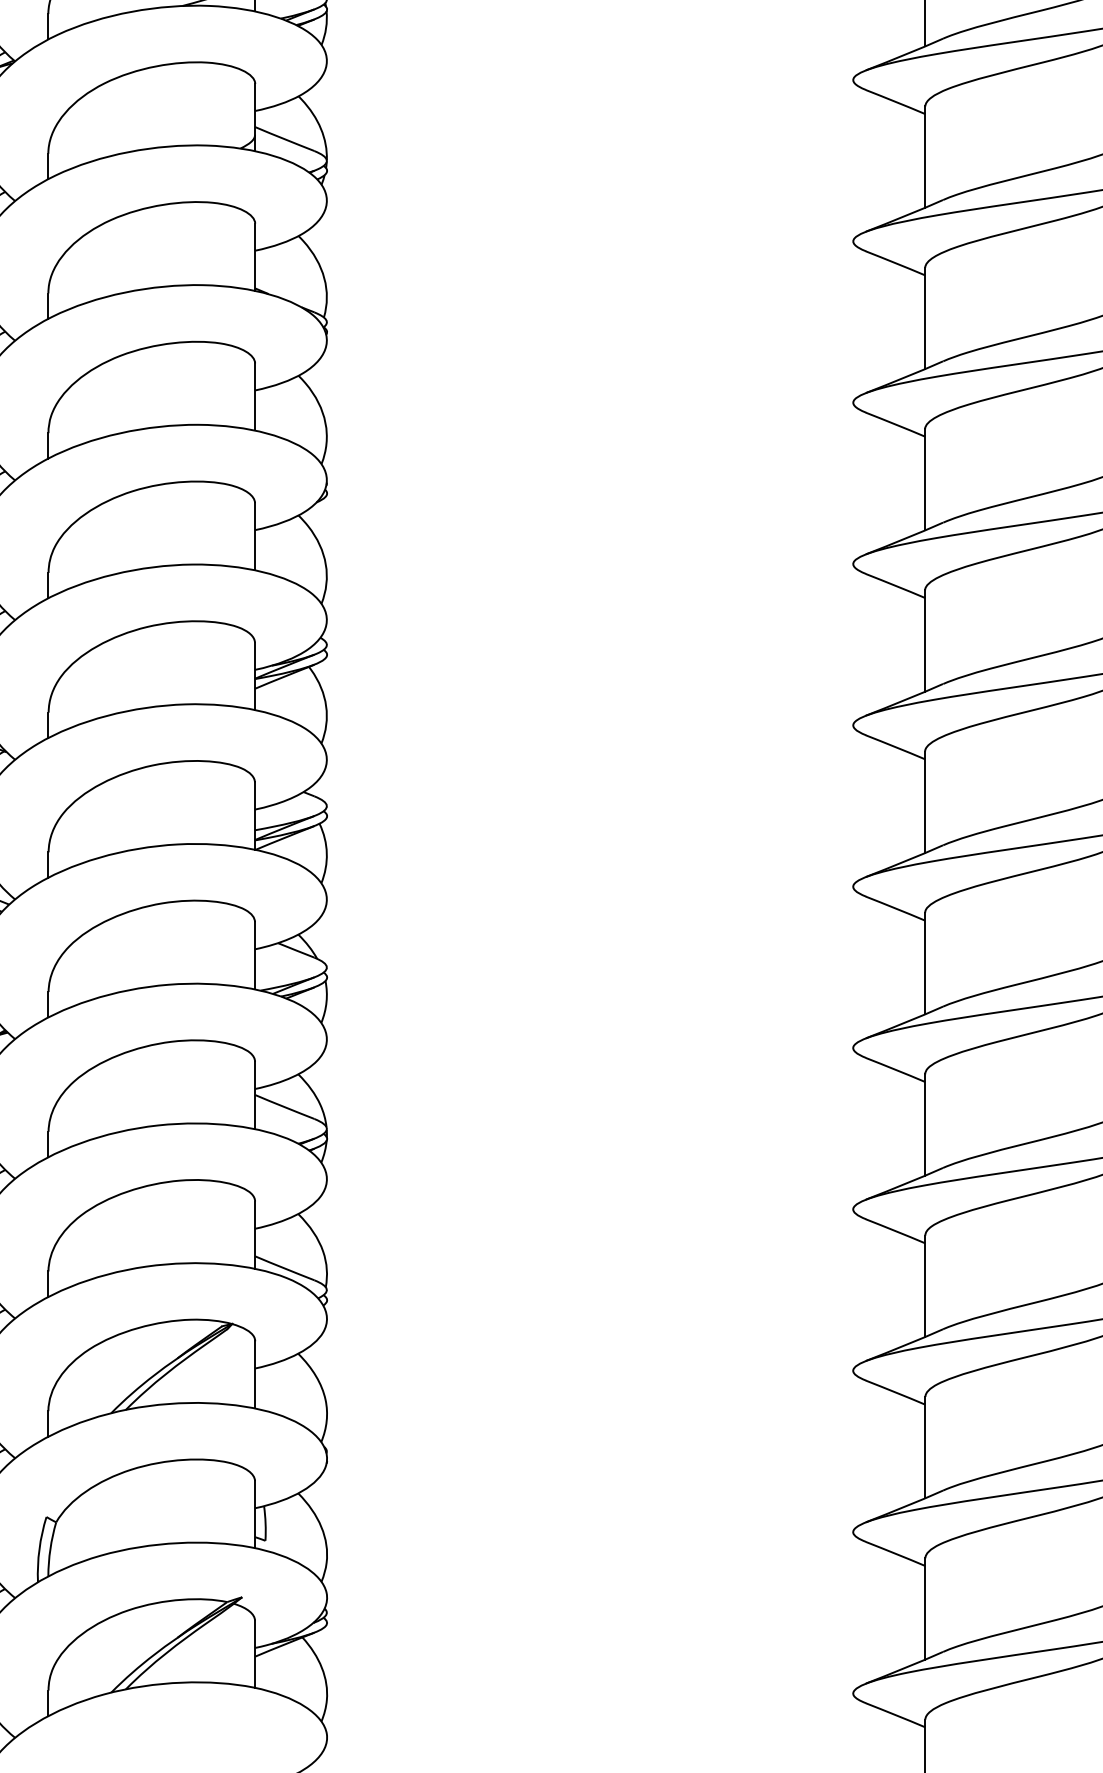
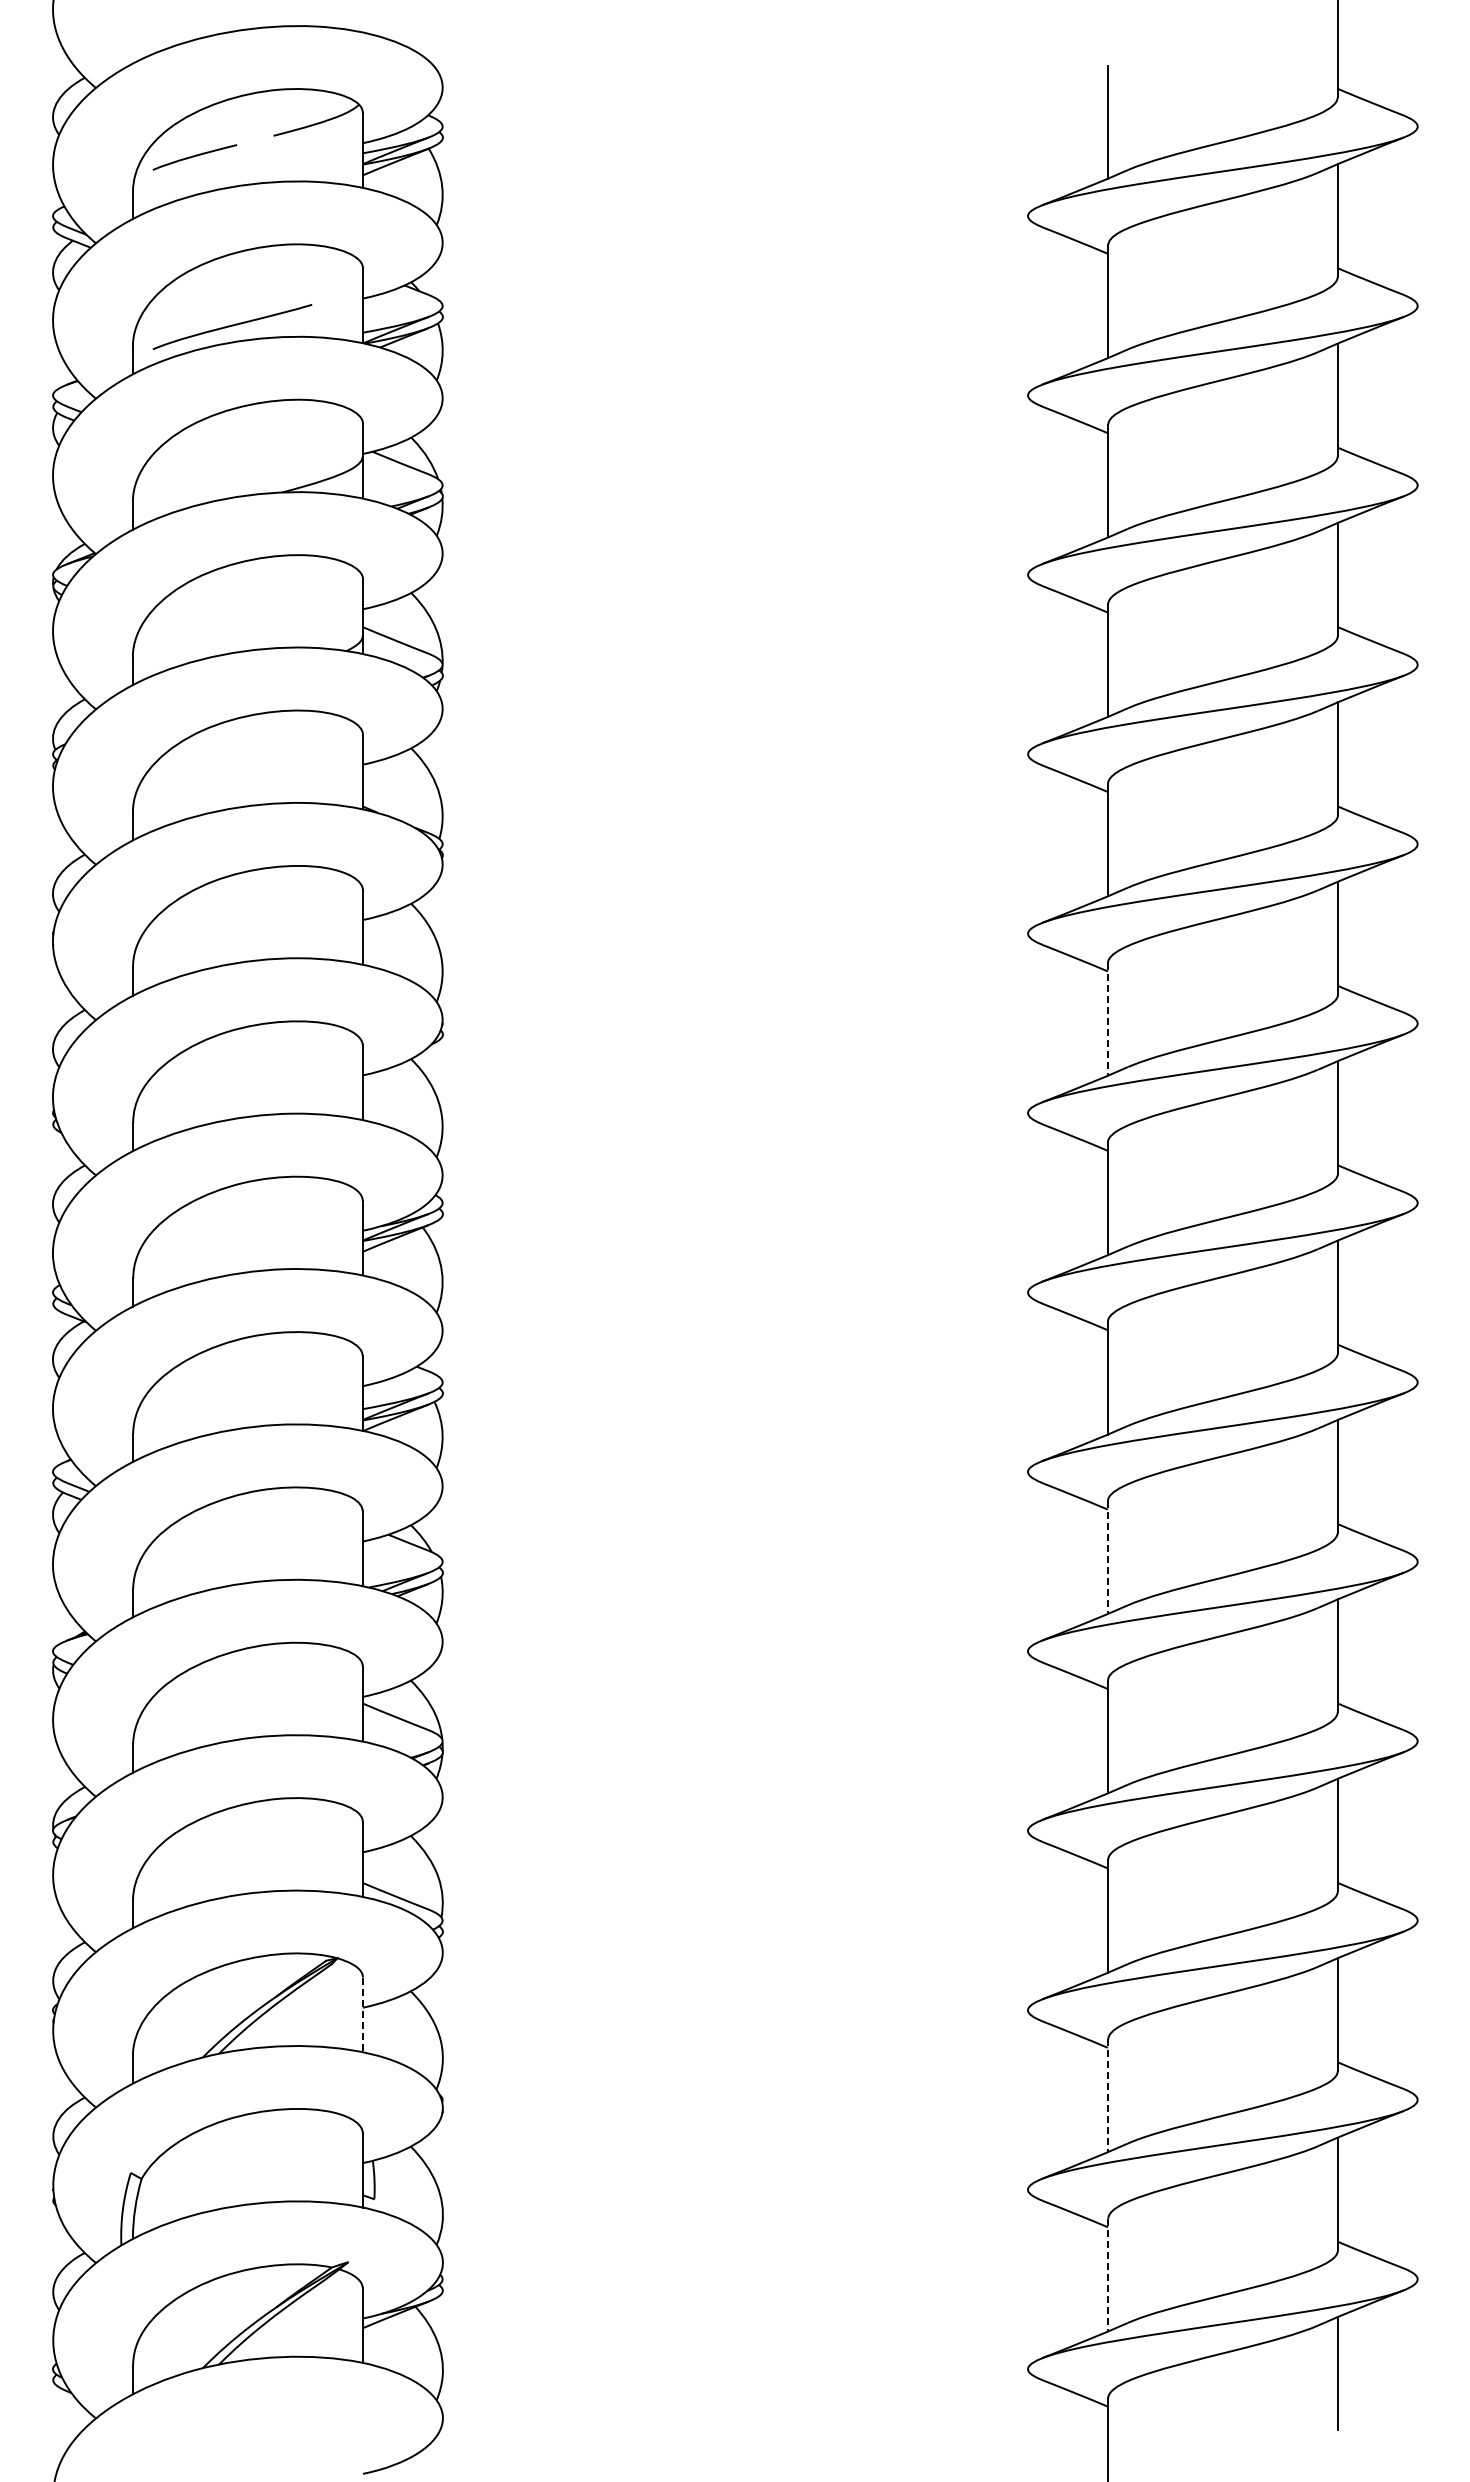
line: (924, 479) -> (1107, 1019), solid -> dashed
line: (924, 964) -> (1107, 1558), solid -> dashed
line: (255, 1375) -> (363, 2015), solid -> dashed
line: (924, 1448) -> (1107, 2096), solid -> dashed
line: (924, 1609) -> (1107, 2275), solid -> dashed

